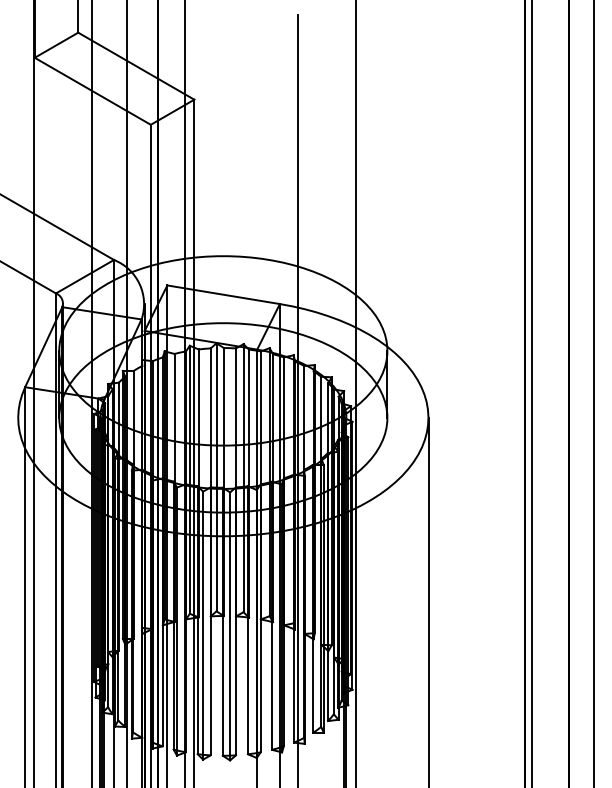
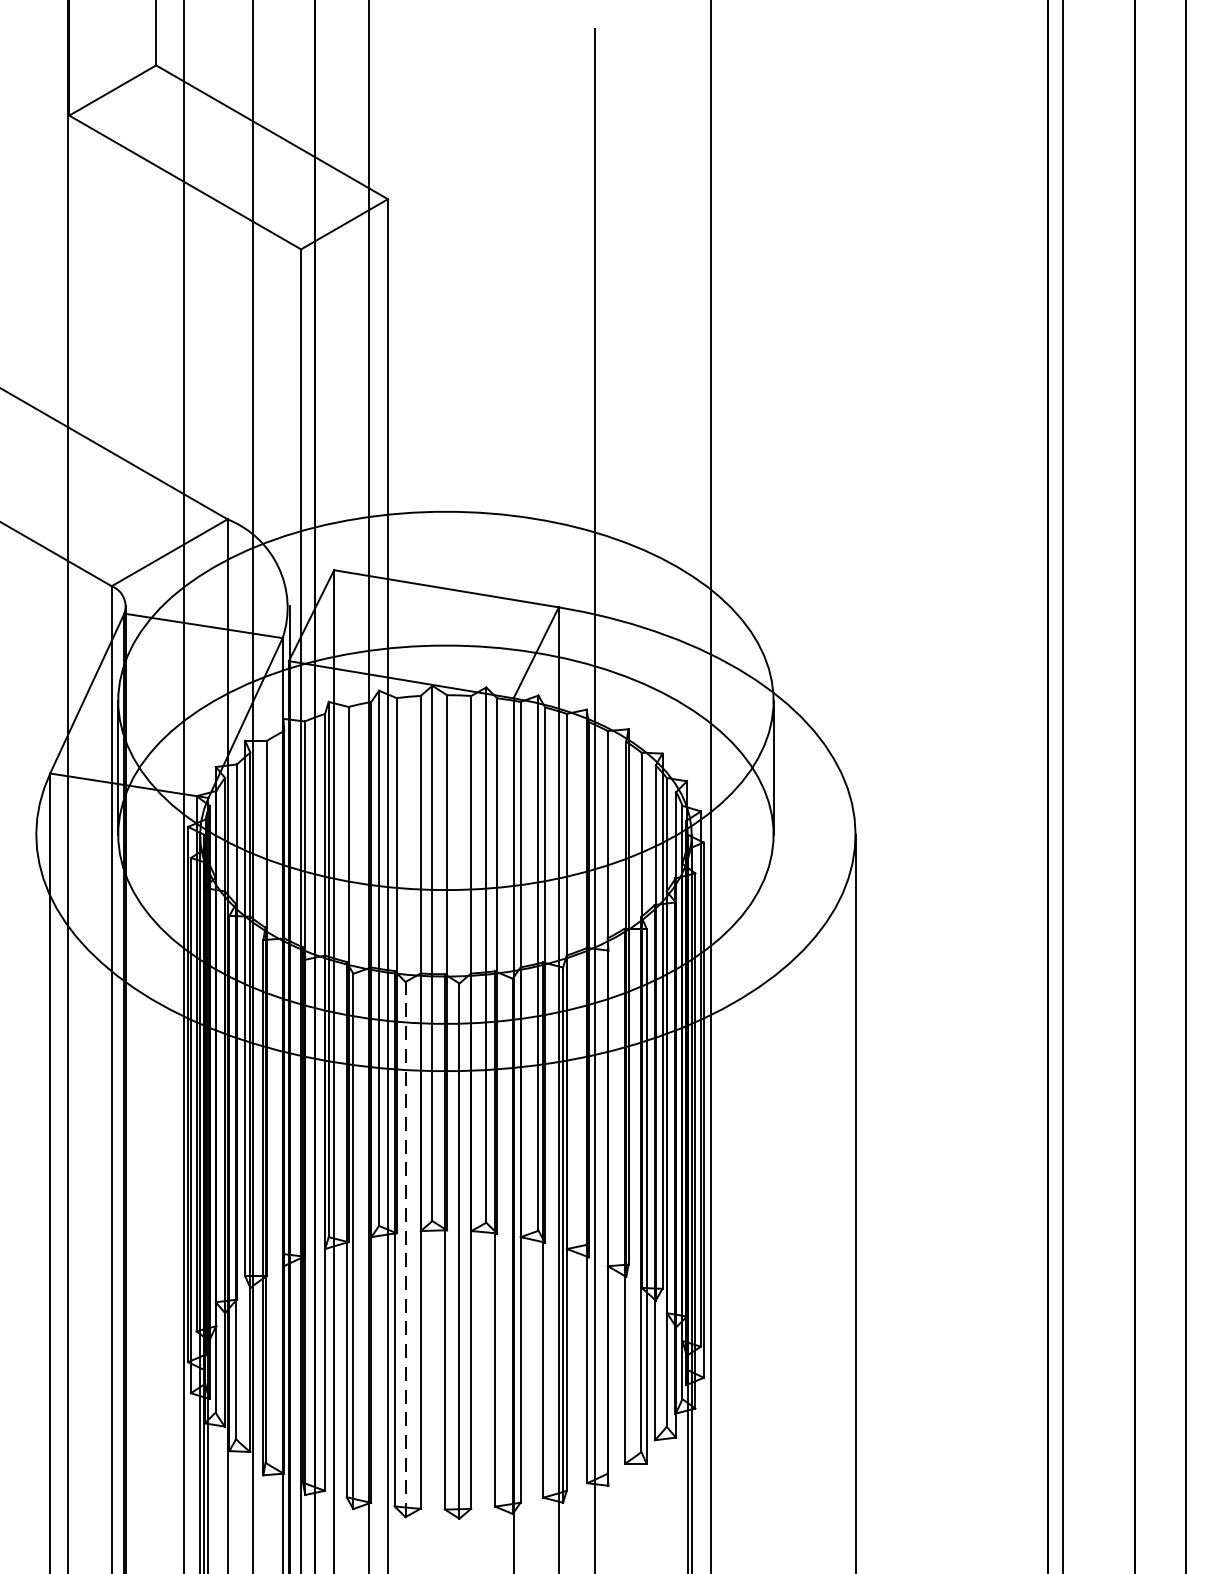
line: (203, 625) -> (406, 1249), solid -> dashed

